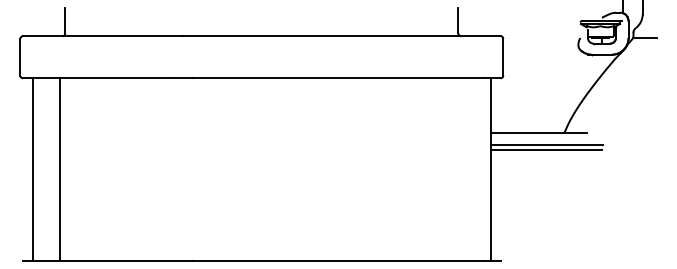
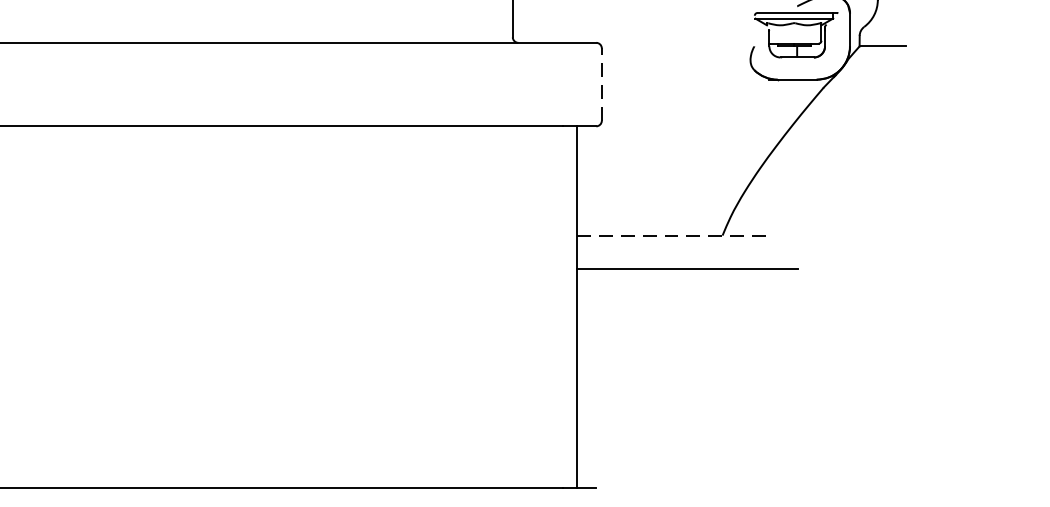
line: (503, 56) -> (602, 83), solid -> dashed
line: (539, 133) -> (673, 235), solid -> dashed
line: (546, 144) -> (687, 257), removed

